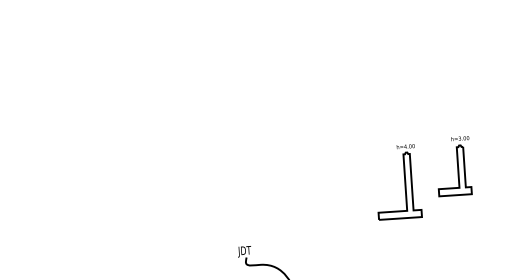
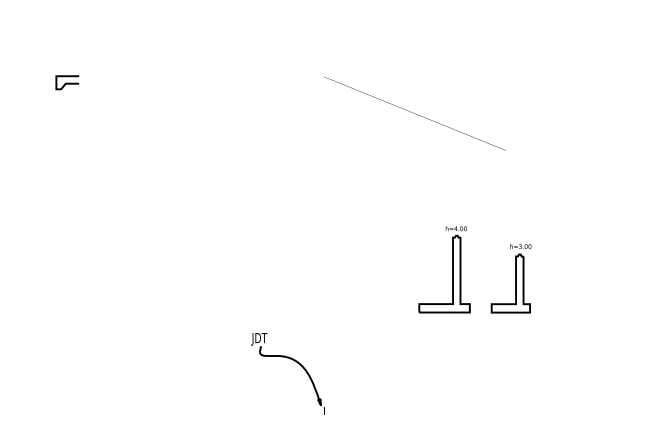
curve: (67, 44) -> (67, 82), added
line: (363, 51) -> (414, 113), added
part: (453, 166) -> (510, 278), moved

